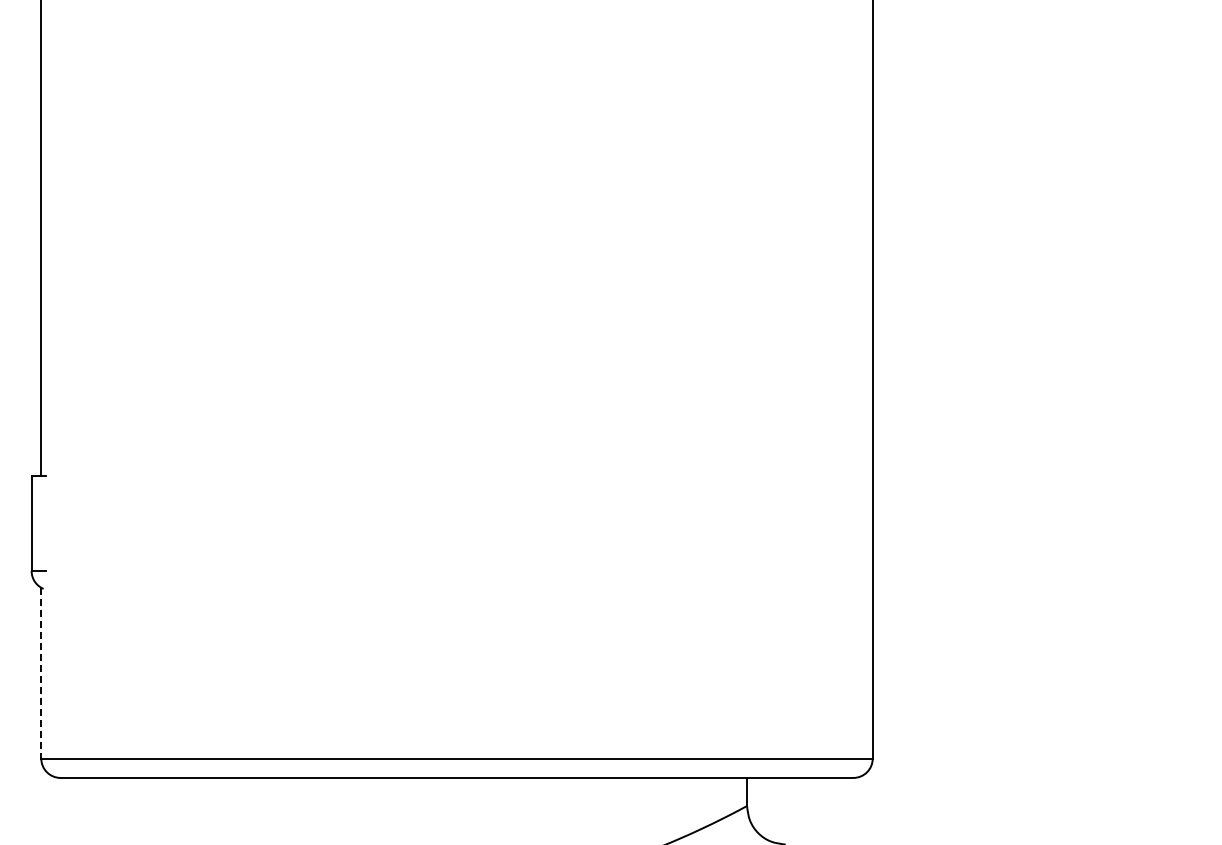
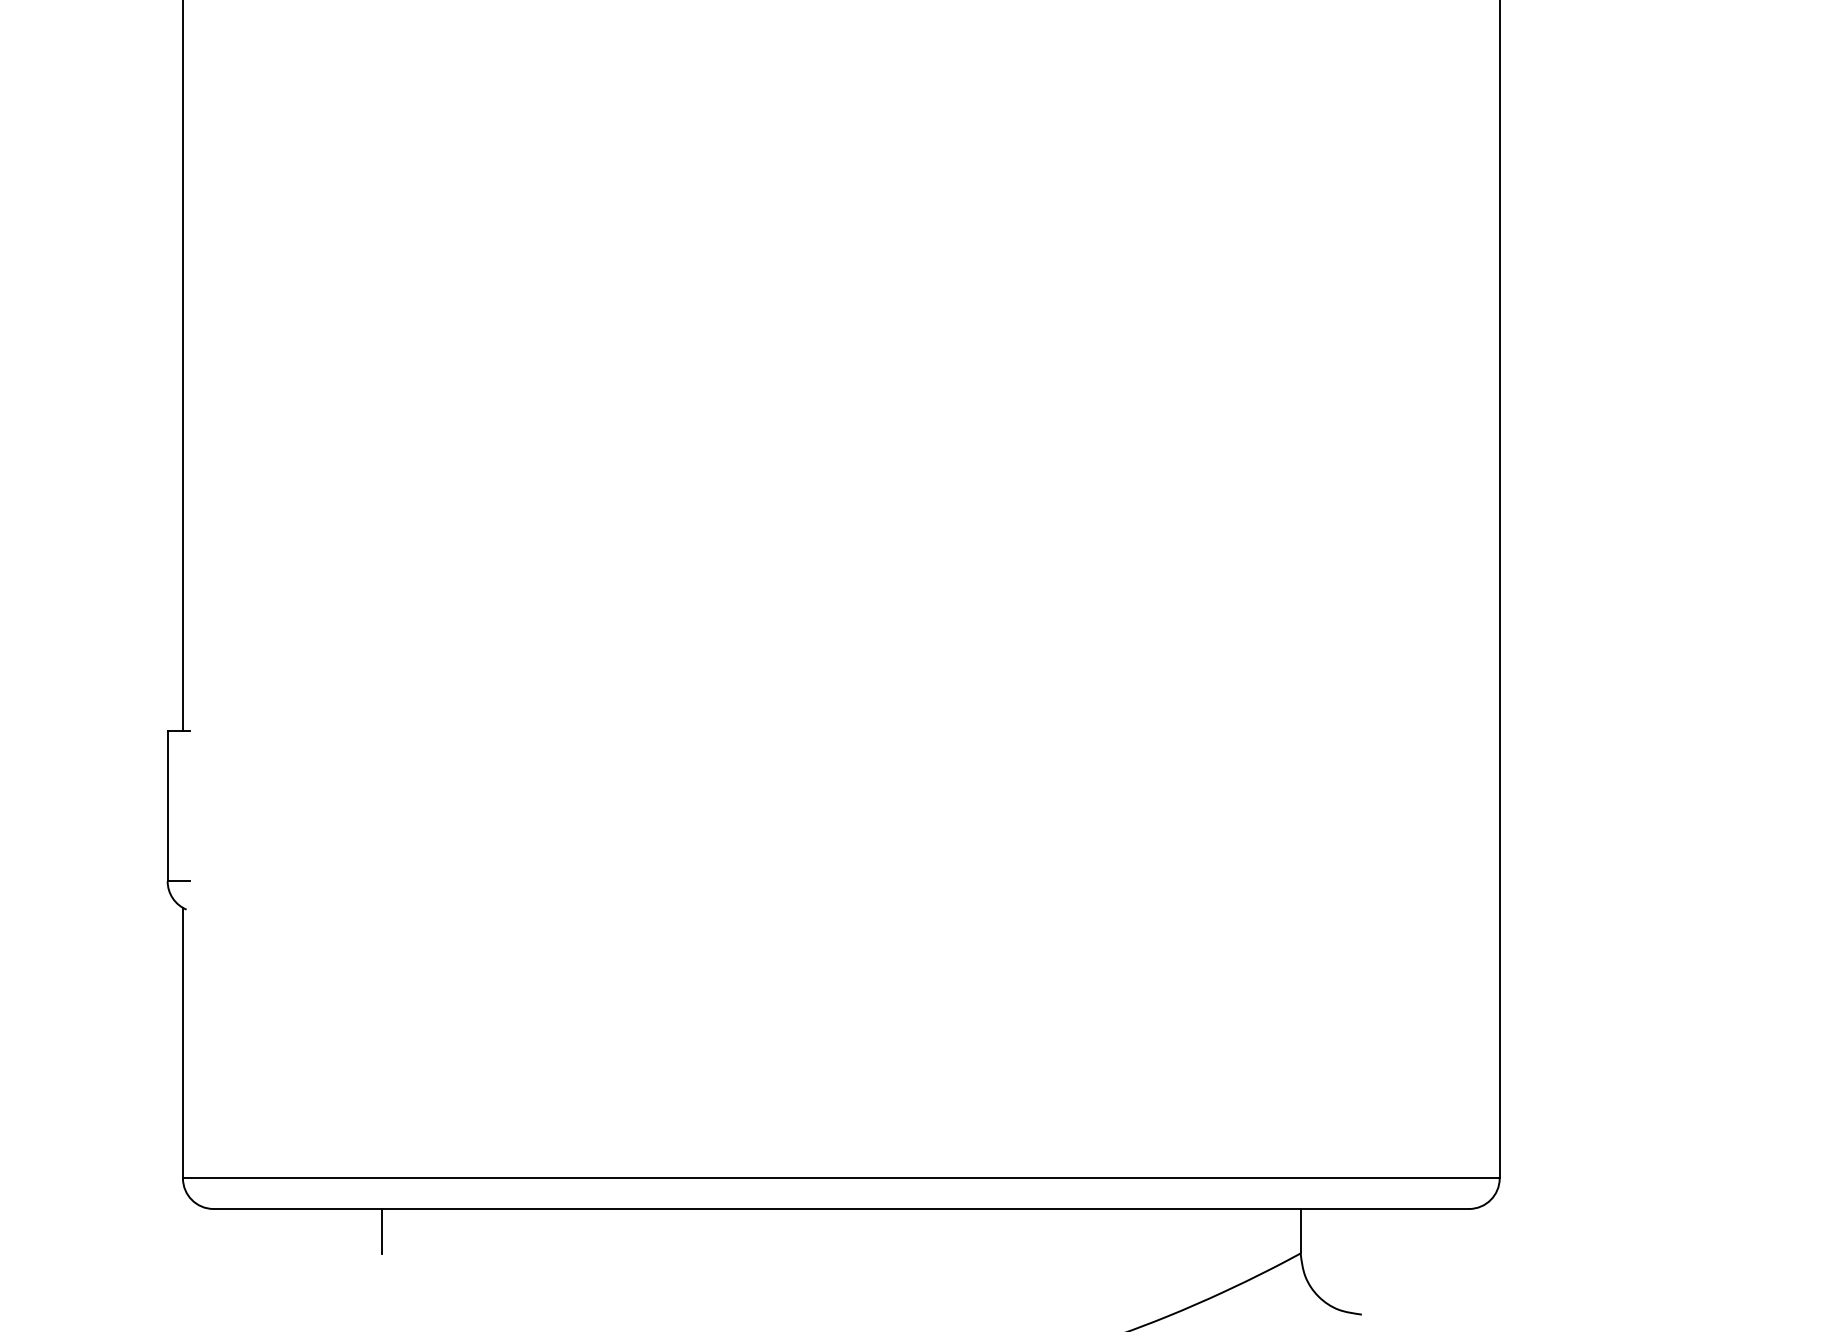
line: (41, 673) -> (183, 1043), dashed -> solid
line: (166, 791) -> (381, 1230), added

